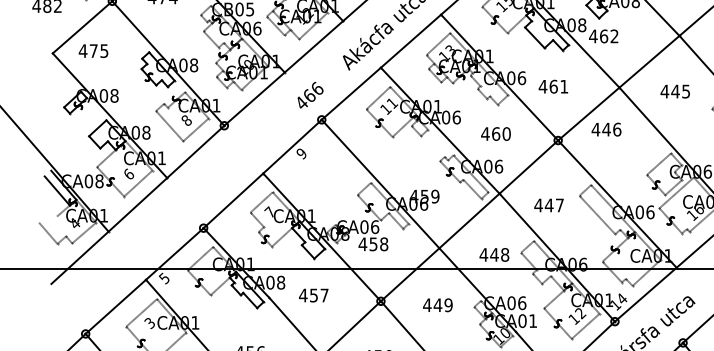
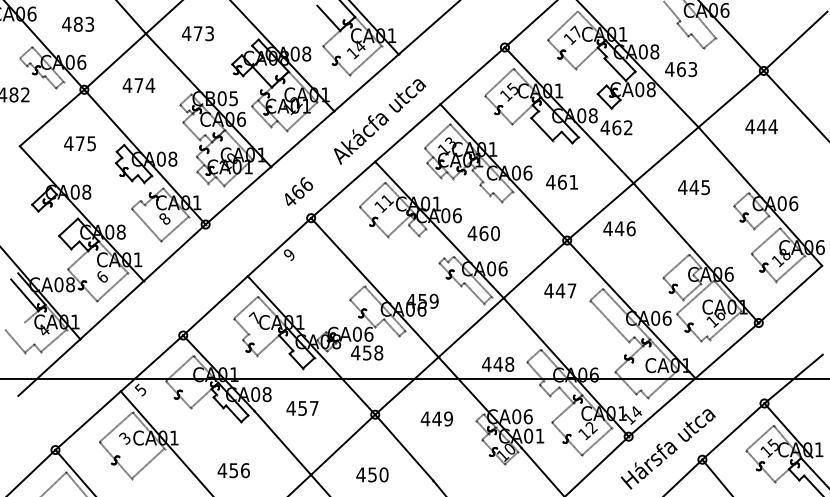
text: (93, 50) -> (79, 143), moved
text: (495, 134) -> (483, 233), moved
text: (549, 205) -> (560, 290), moved

